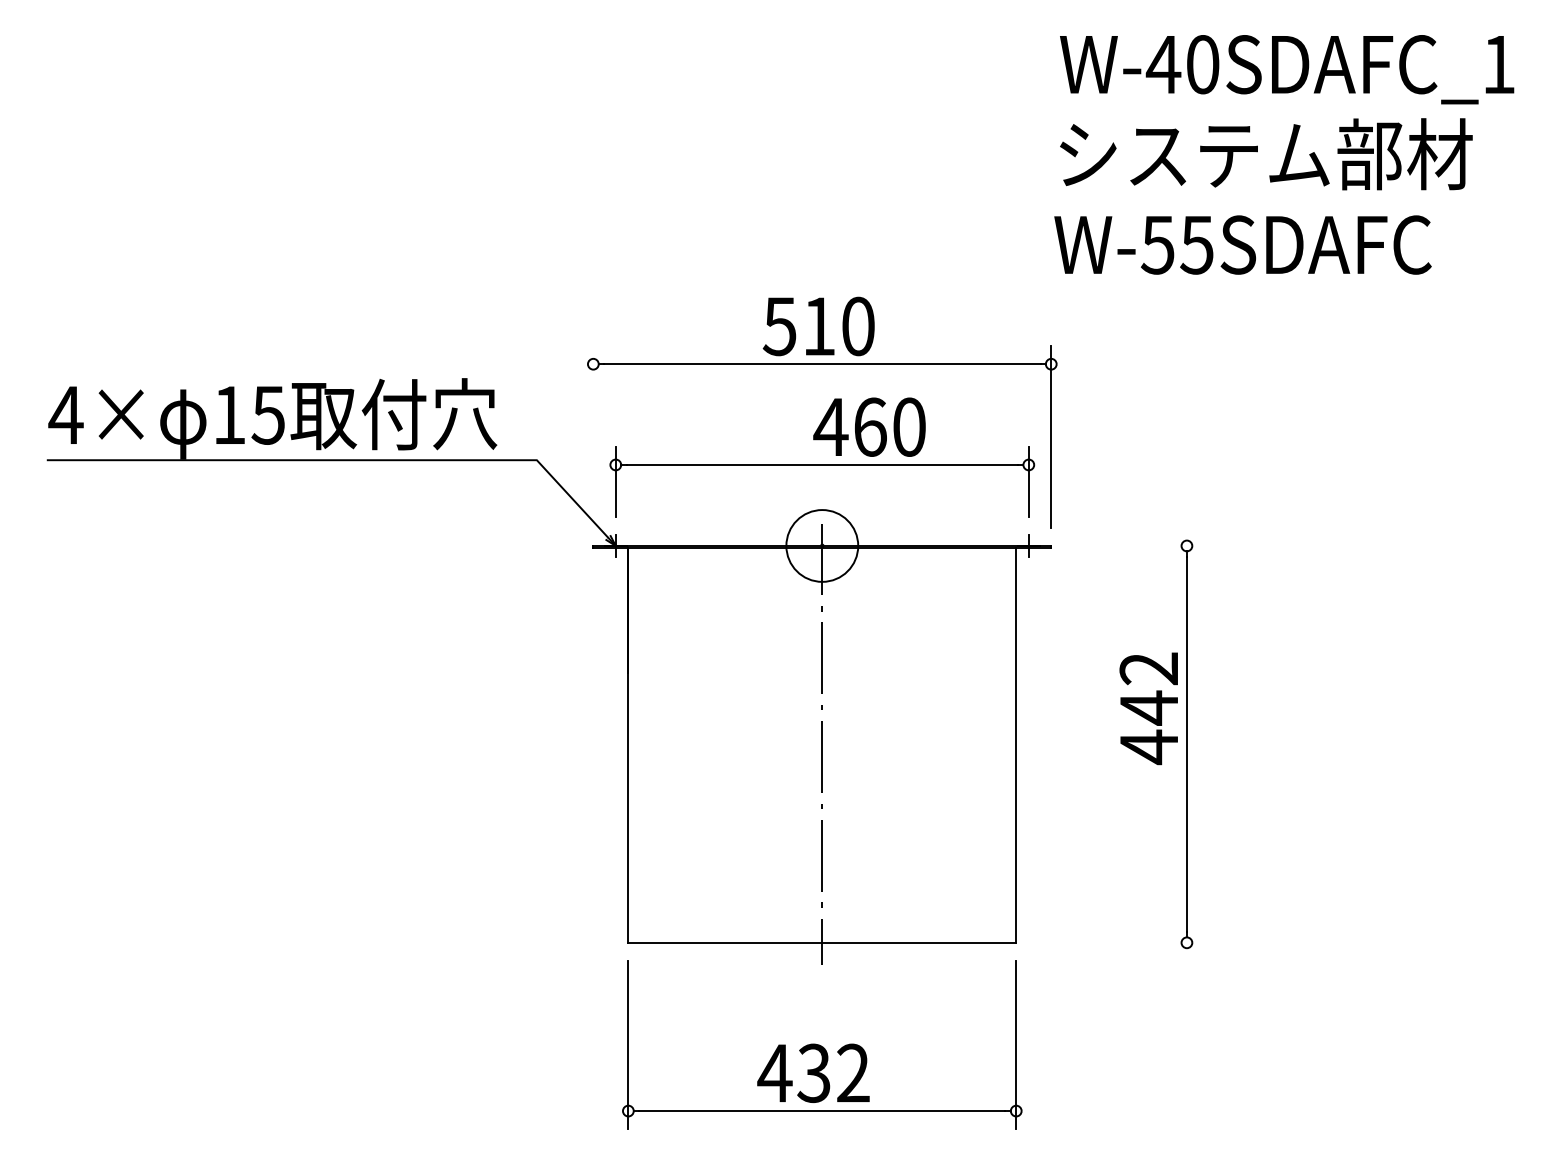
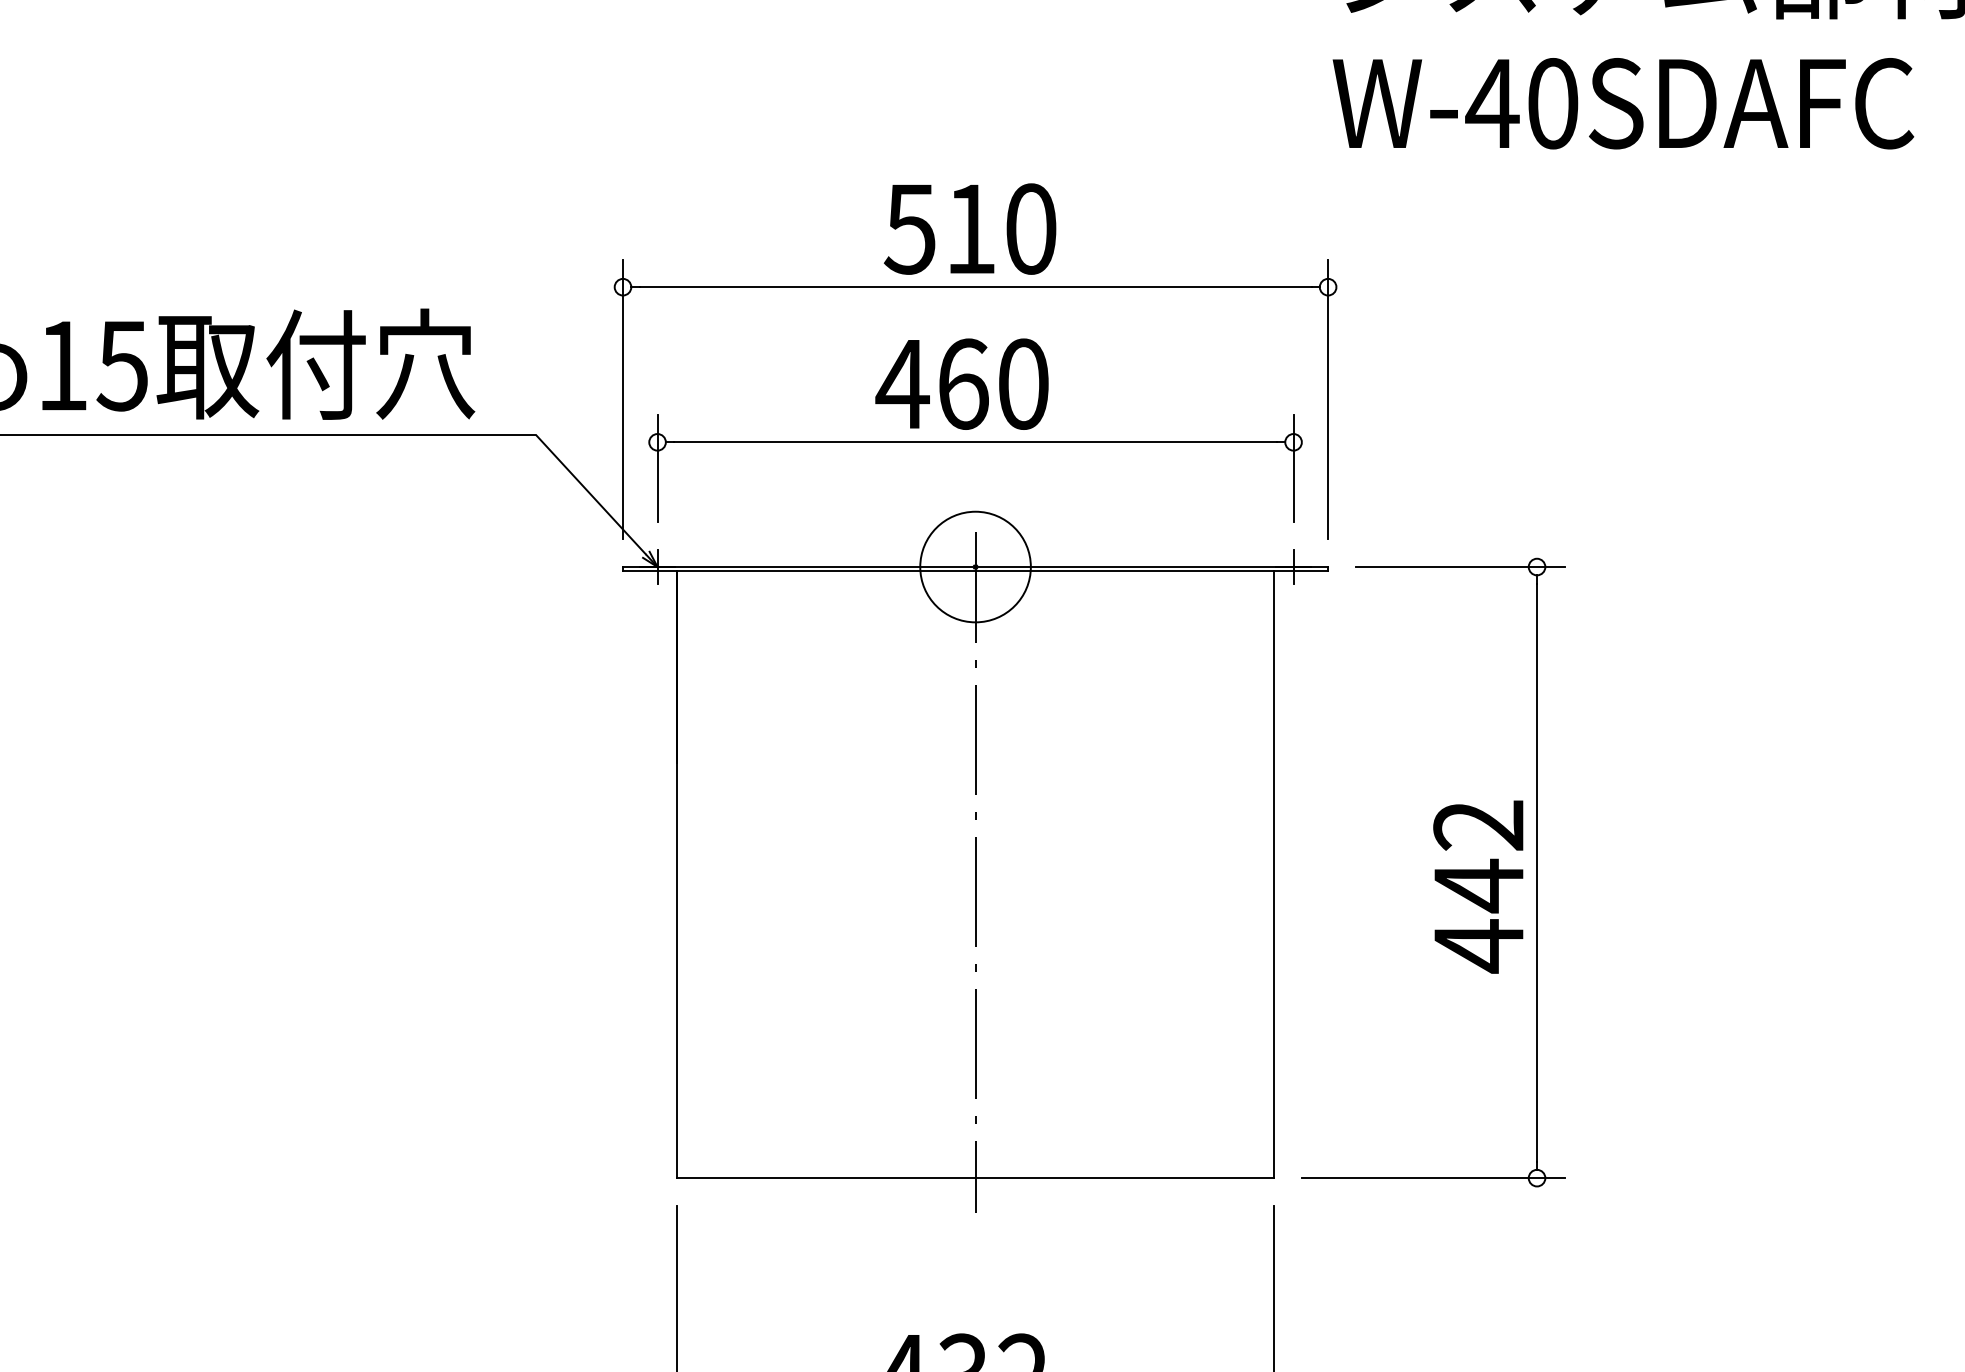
text: (1176, 244) -> (1520, 102), W-55SDAFC -> W-40SDAFC
text: (869, 426) -> (962, 383), moved
line: (593, 437) -> (623, 400), added
line: (1136, 545) -> (1459, 566), added
text: (1148, 708) -> (1477, 886), moved
line: (1119, 942) -> (1433, 1177), added

